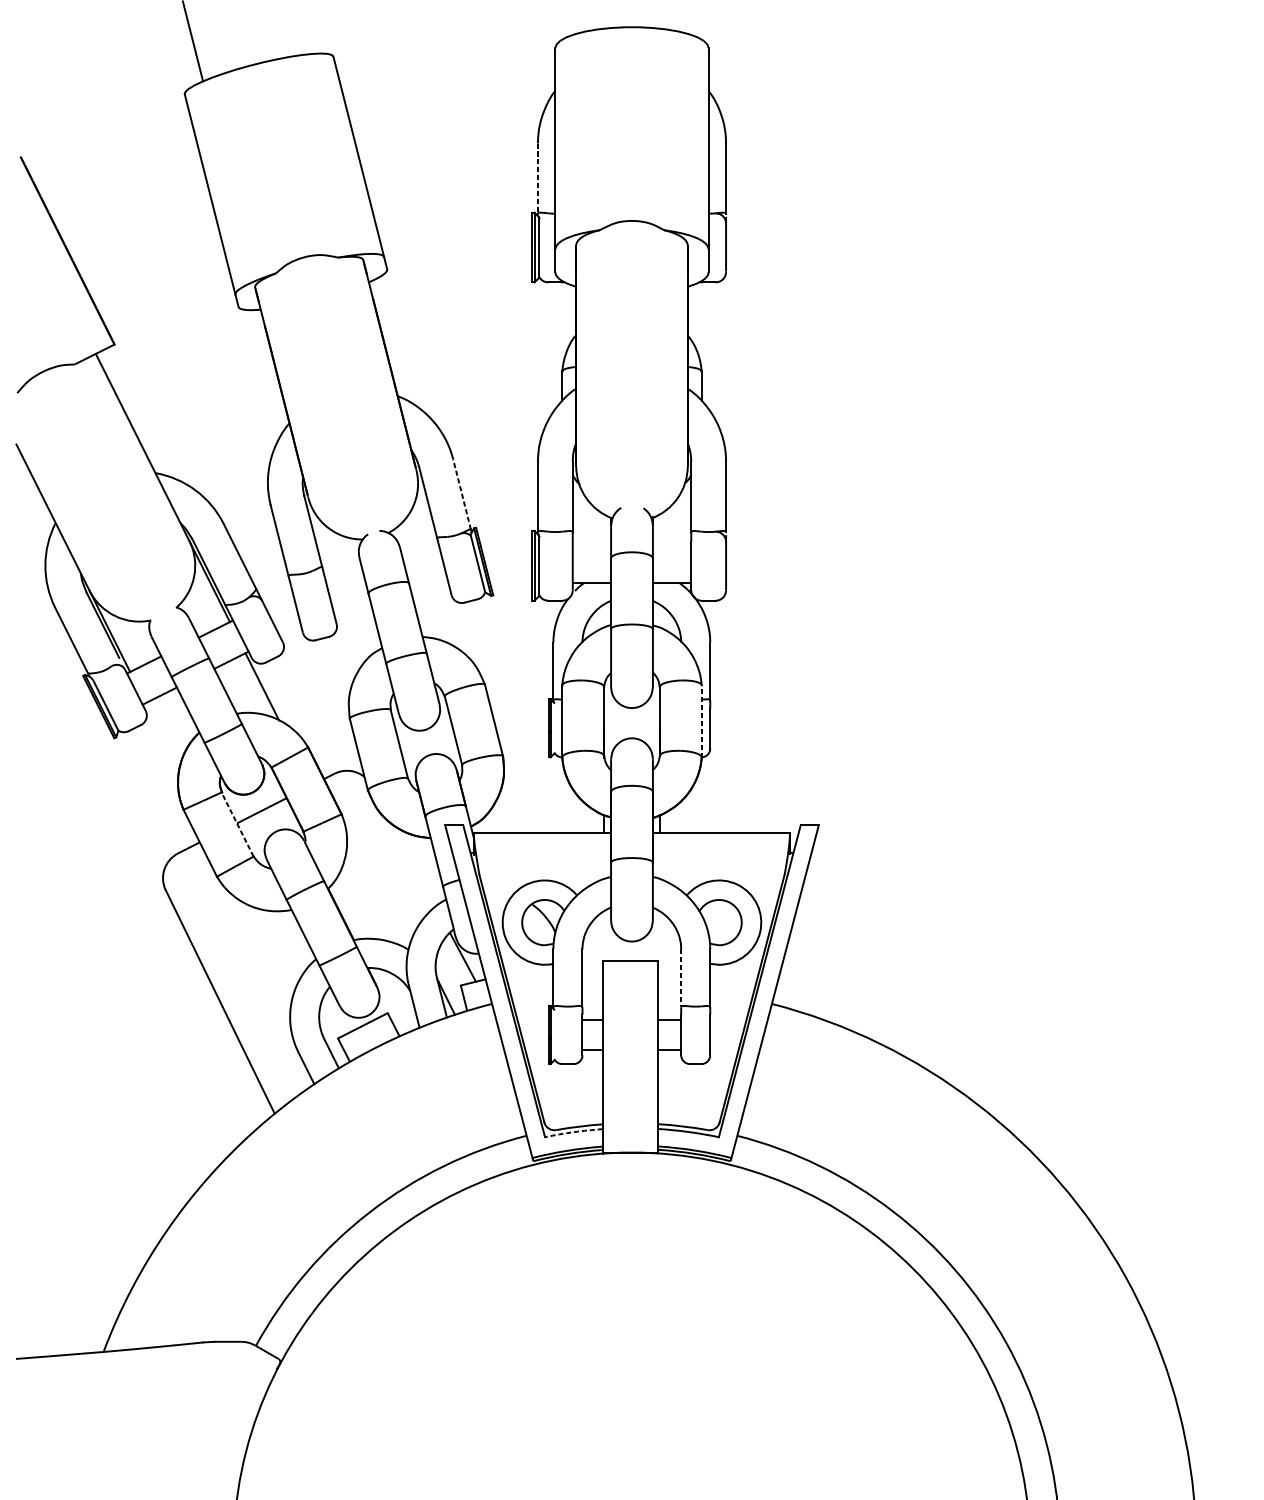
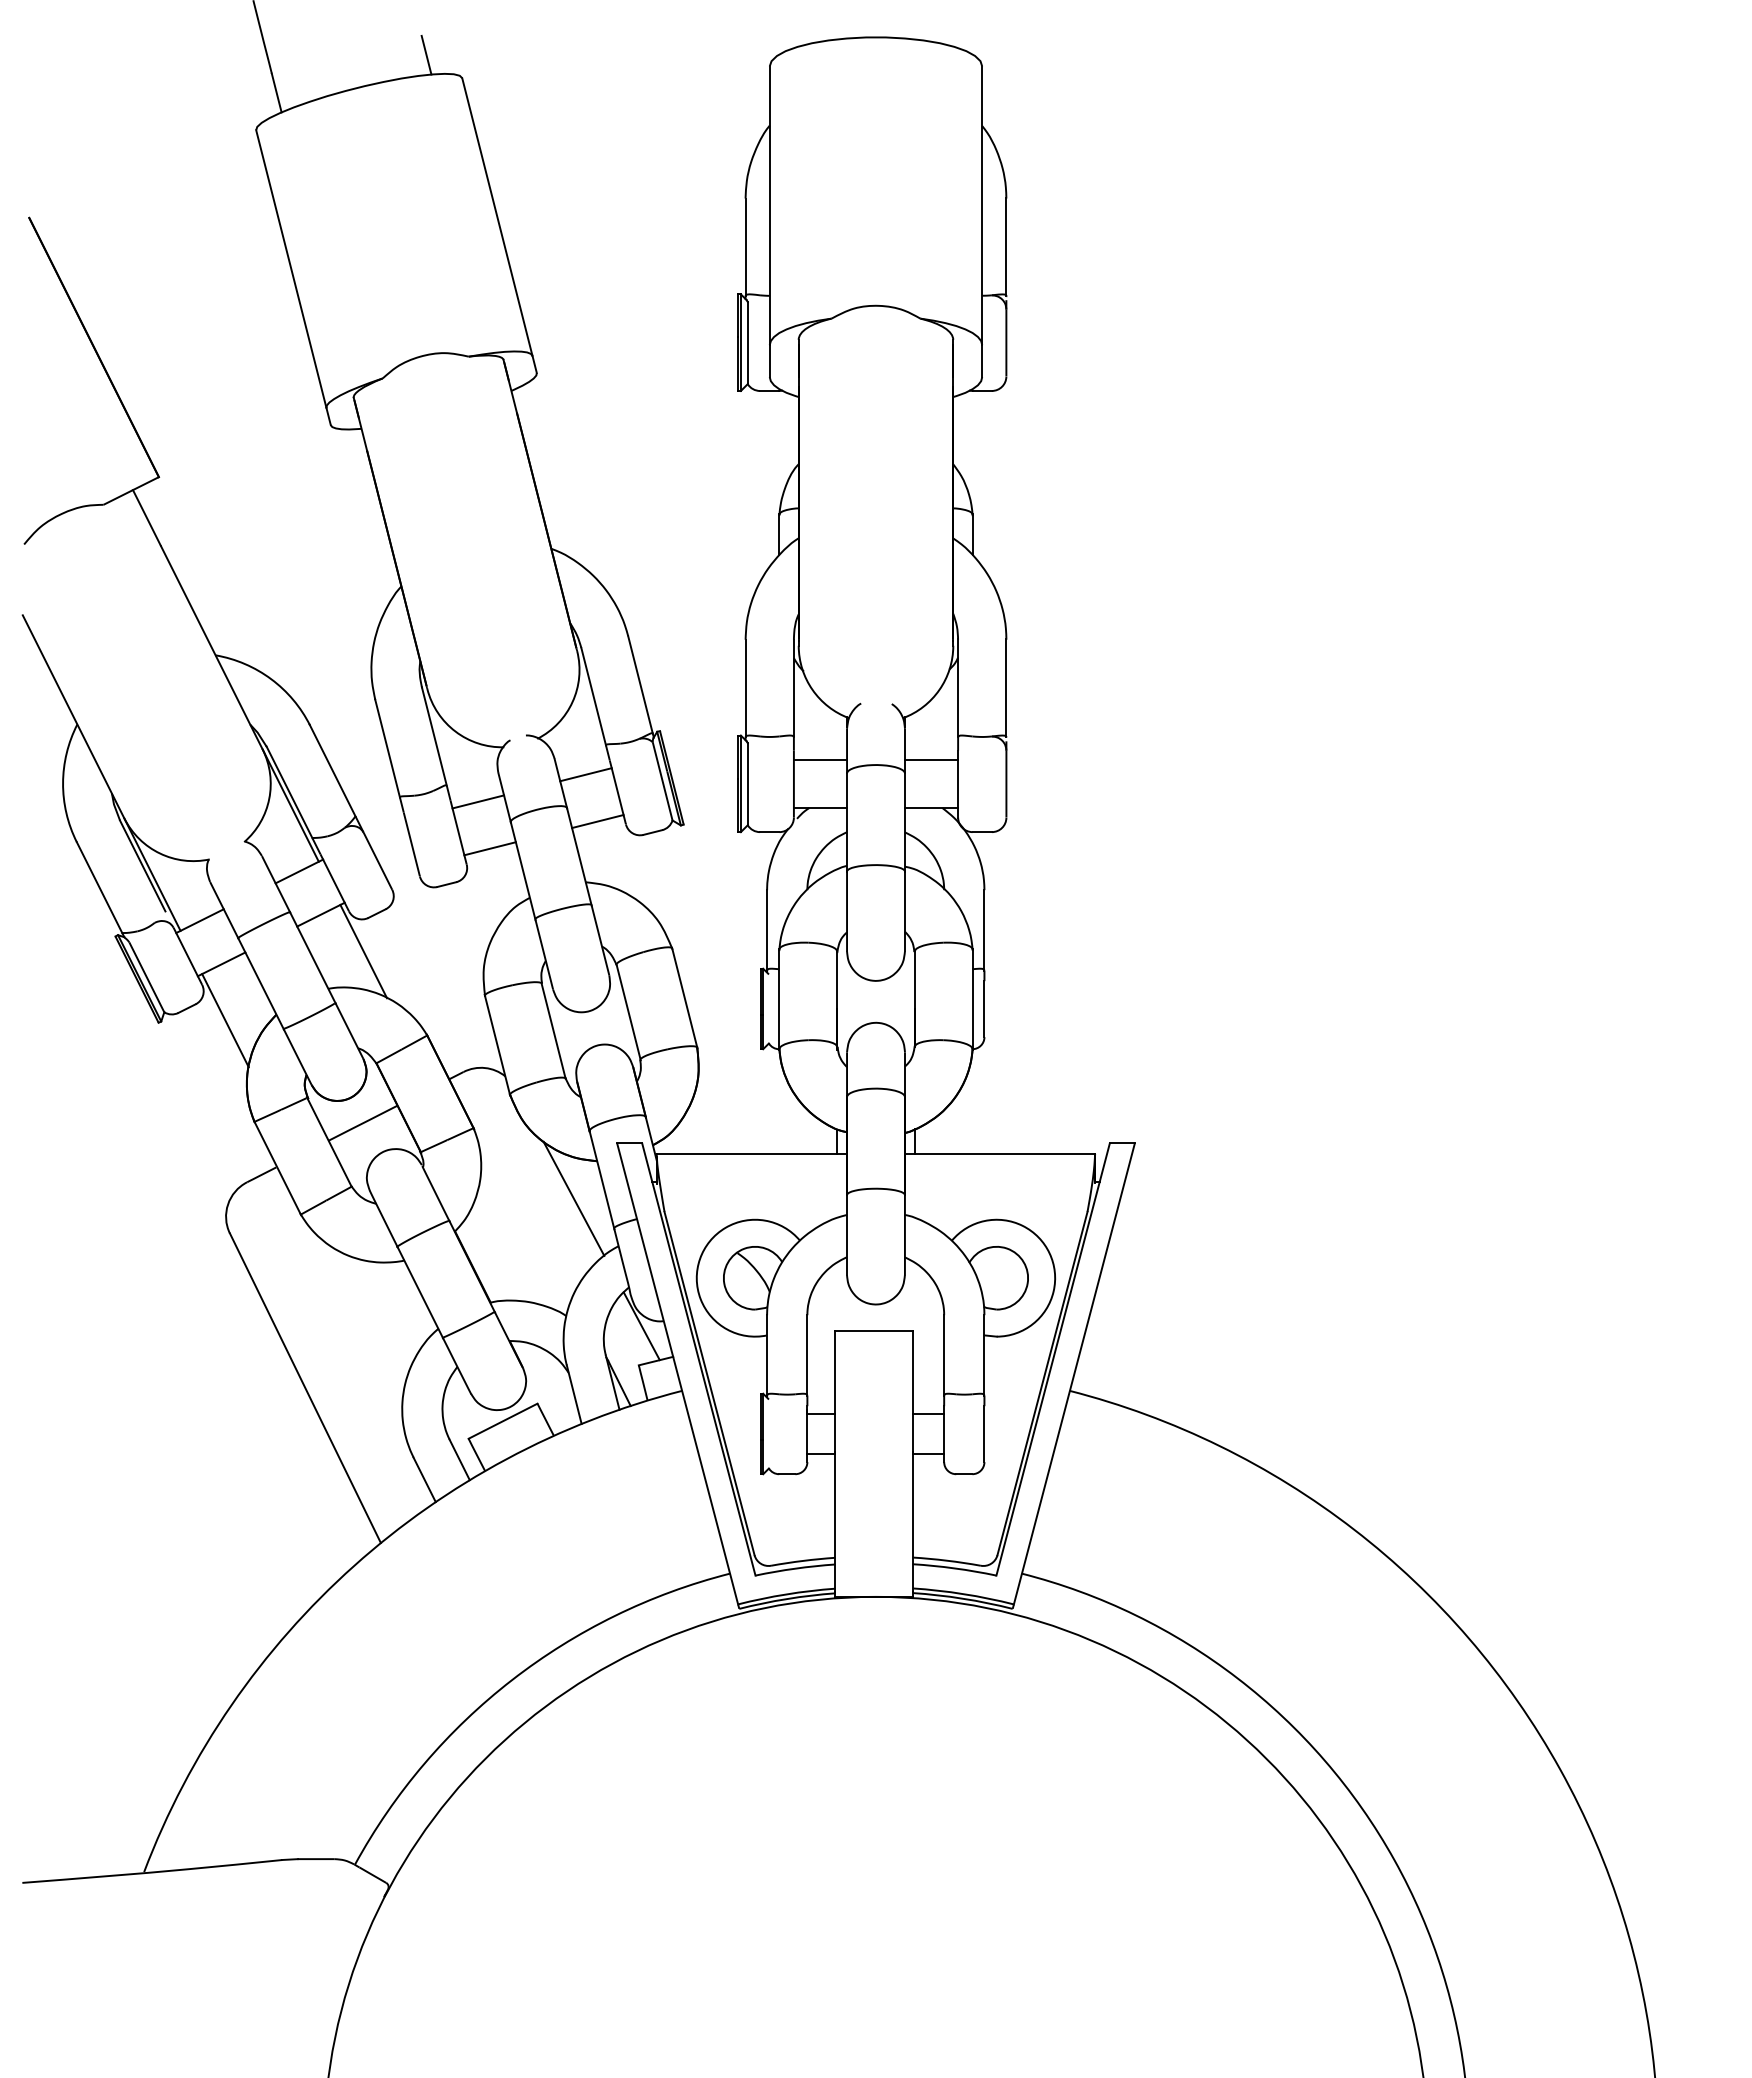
line: (307, 39) -> (426, 54), added
line: (537, 178) -> (745, 247), dashed -> solid
line: (462, 494) -> (640, 684), dashed -> solid
line: (591, 548) -> (820, 759), added
line: (672, 548) -> (931, 759), added
line: (422, 559) -> (585, 774), added
line: (345, 578) -> (478, 801), added
line: (431, 593) -> (597, 821), added
line: (353, 612) -> (489, 848), added
line: (701, 721) -> (972, 999), dashed -> solid
line: (162, 736) -> (225, 1020), added
line: (237, 823) -> (329, 1141), dashed -> solid
line: (413, 865) -> (573, 1198), added
line: (681, 978) -> (944, 1355), dashed -> solid
arc: (573, 1132) -> (795, 1568), dashed -> solid

